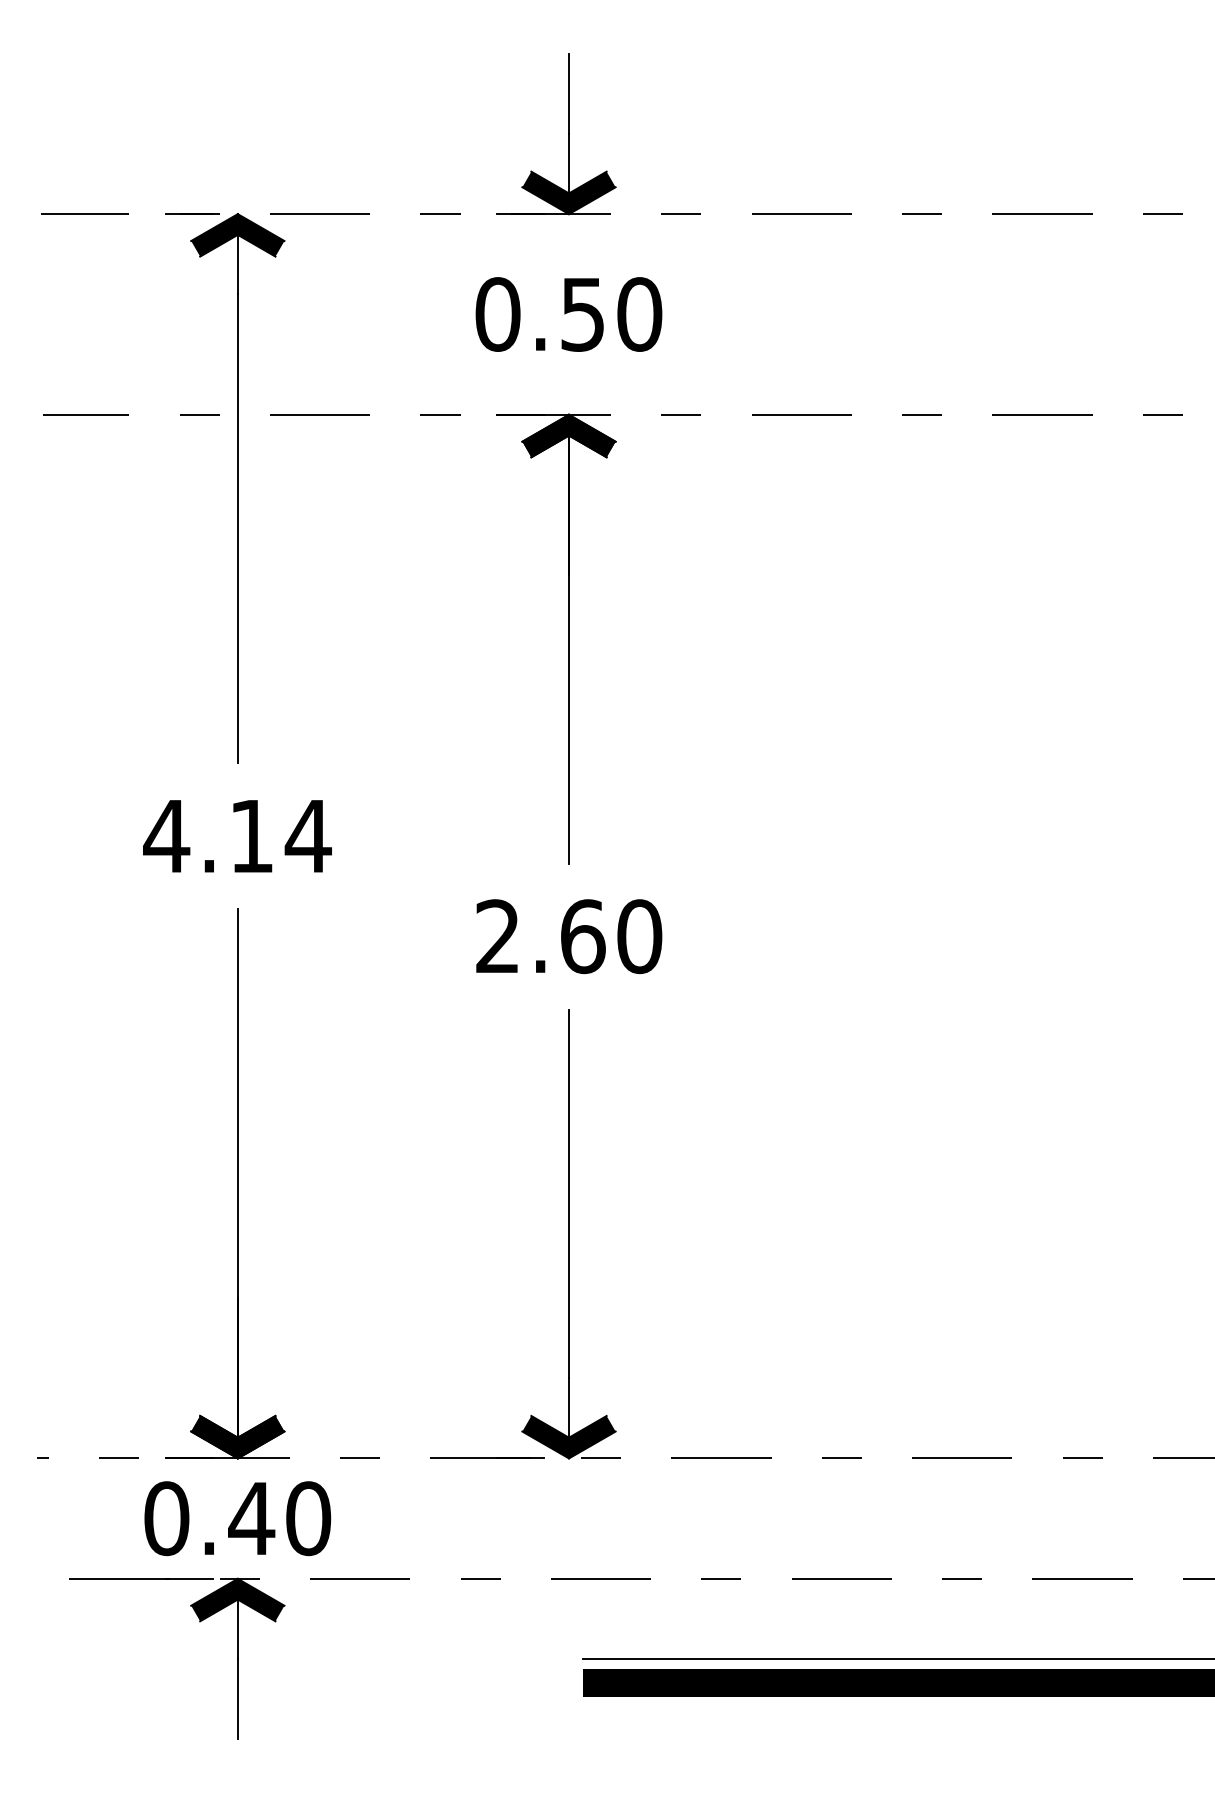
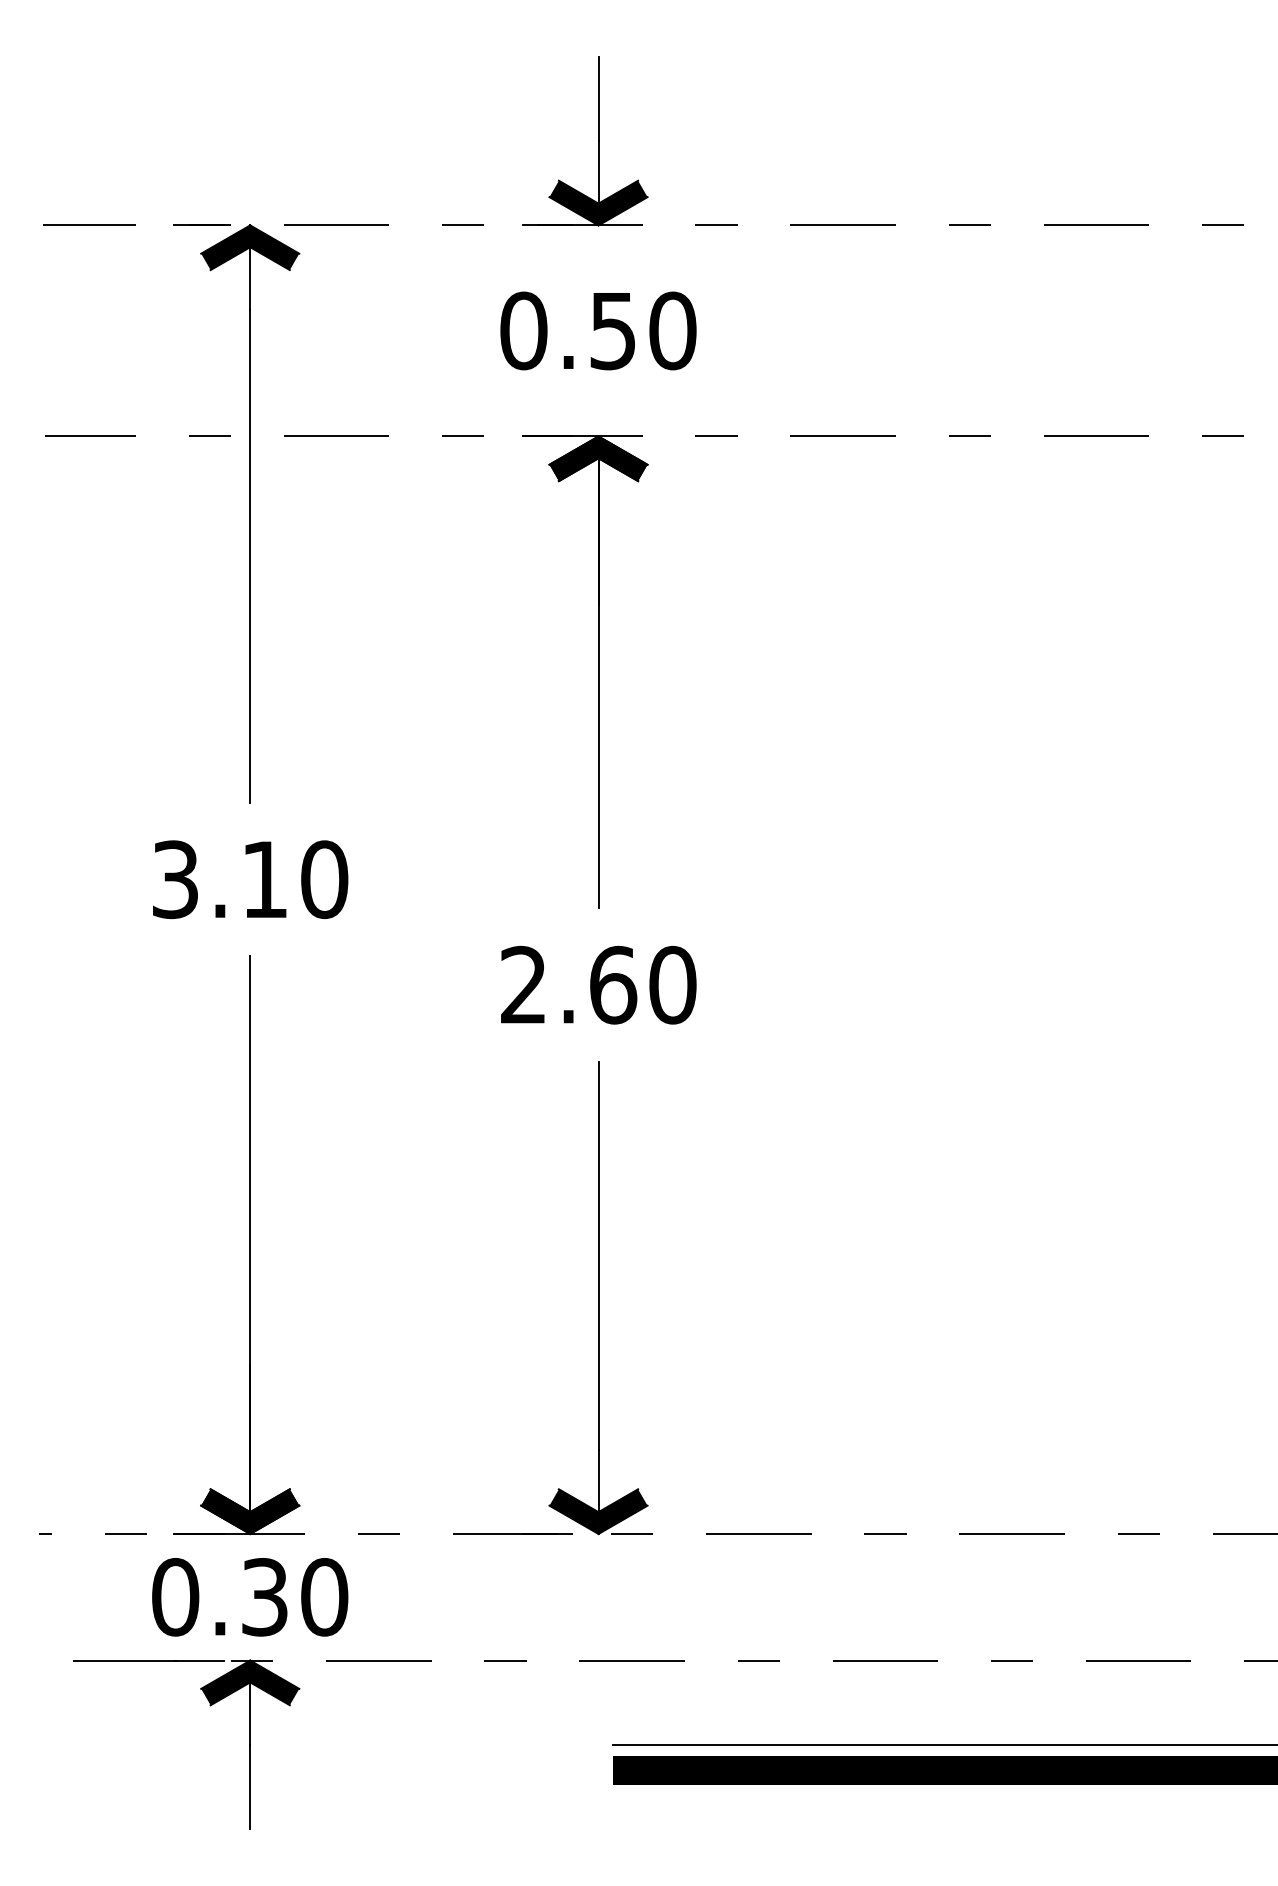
text: (237, 836) -> (249, 879), 4.14 -> 3.10
text: (251, 1518) -> (264, 1597), 0.40 -> 0.30

